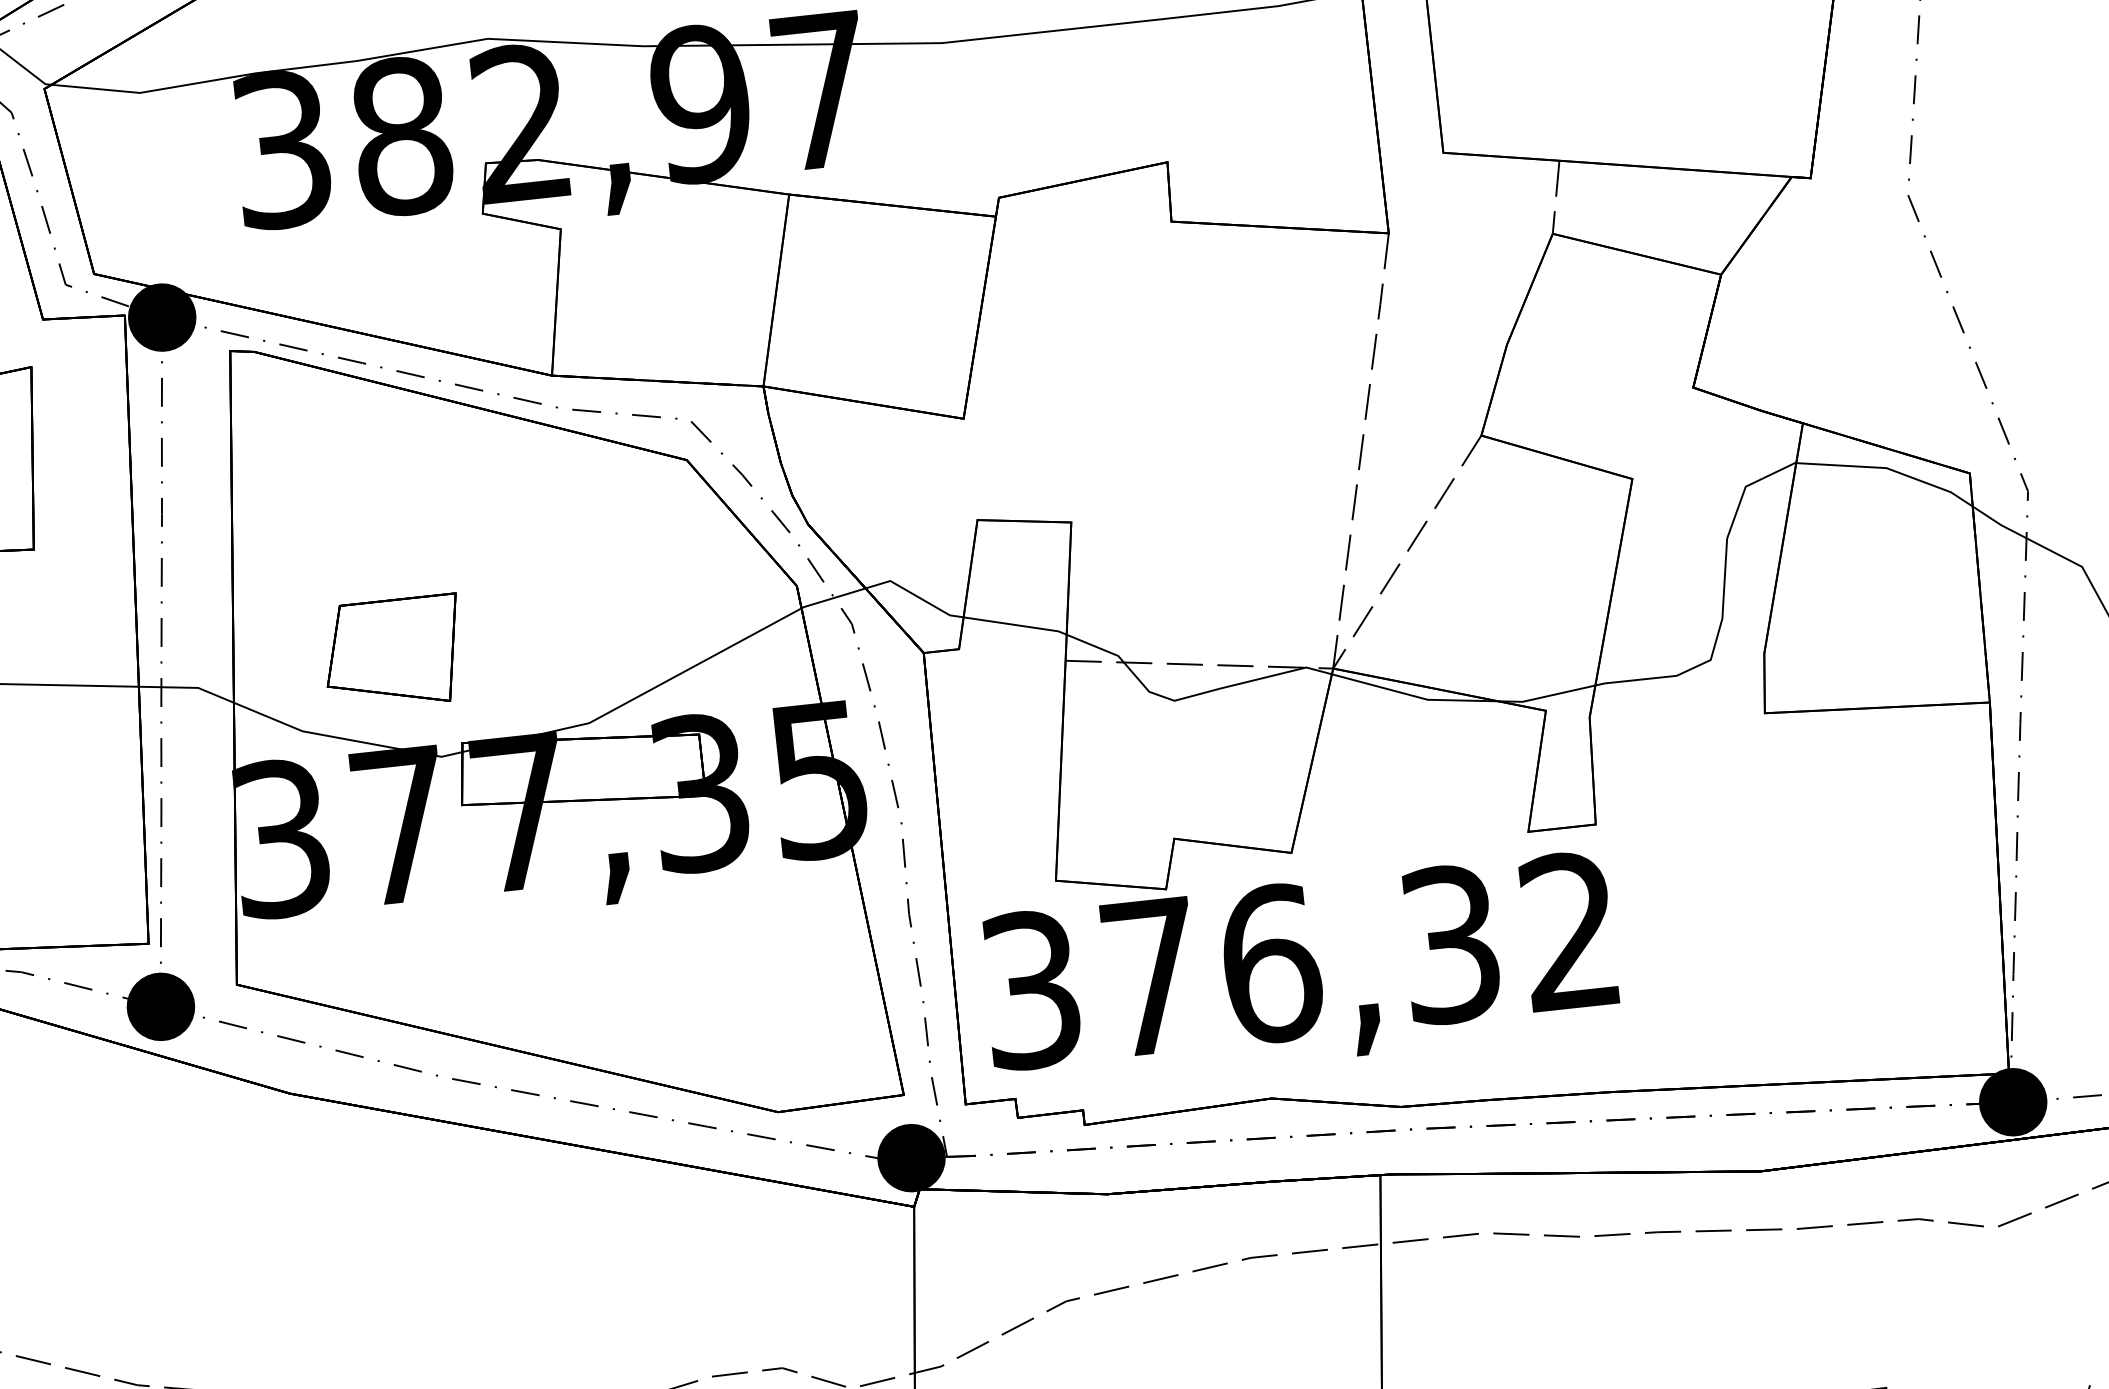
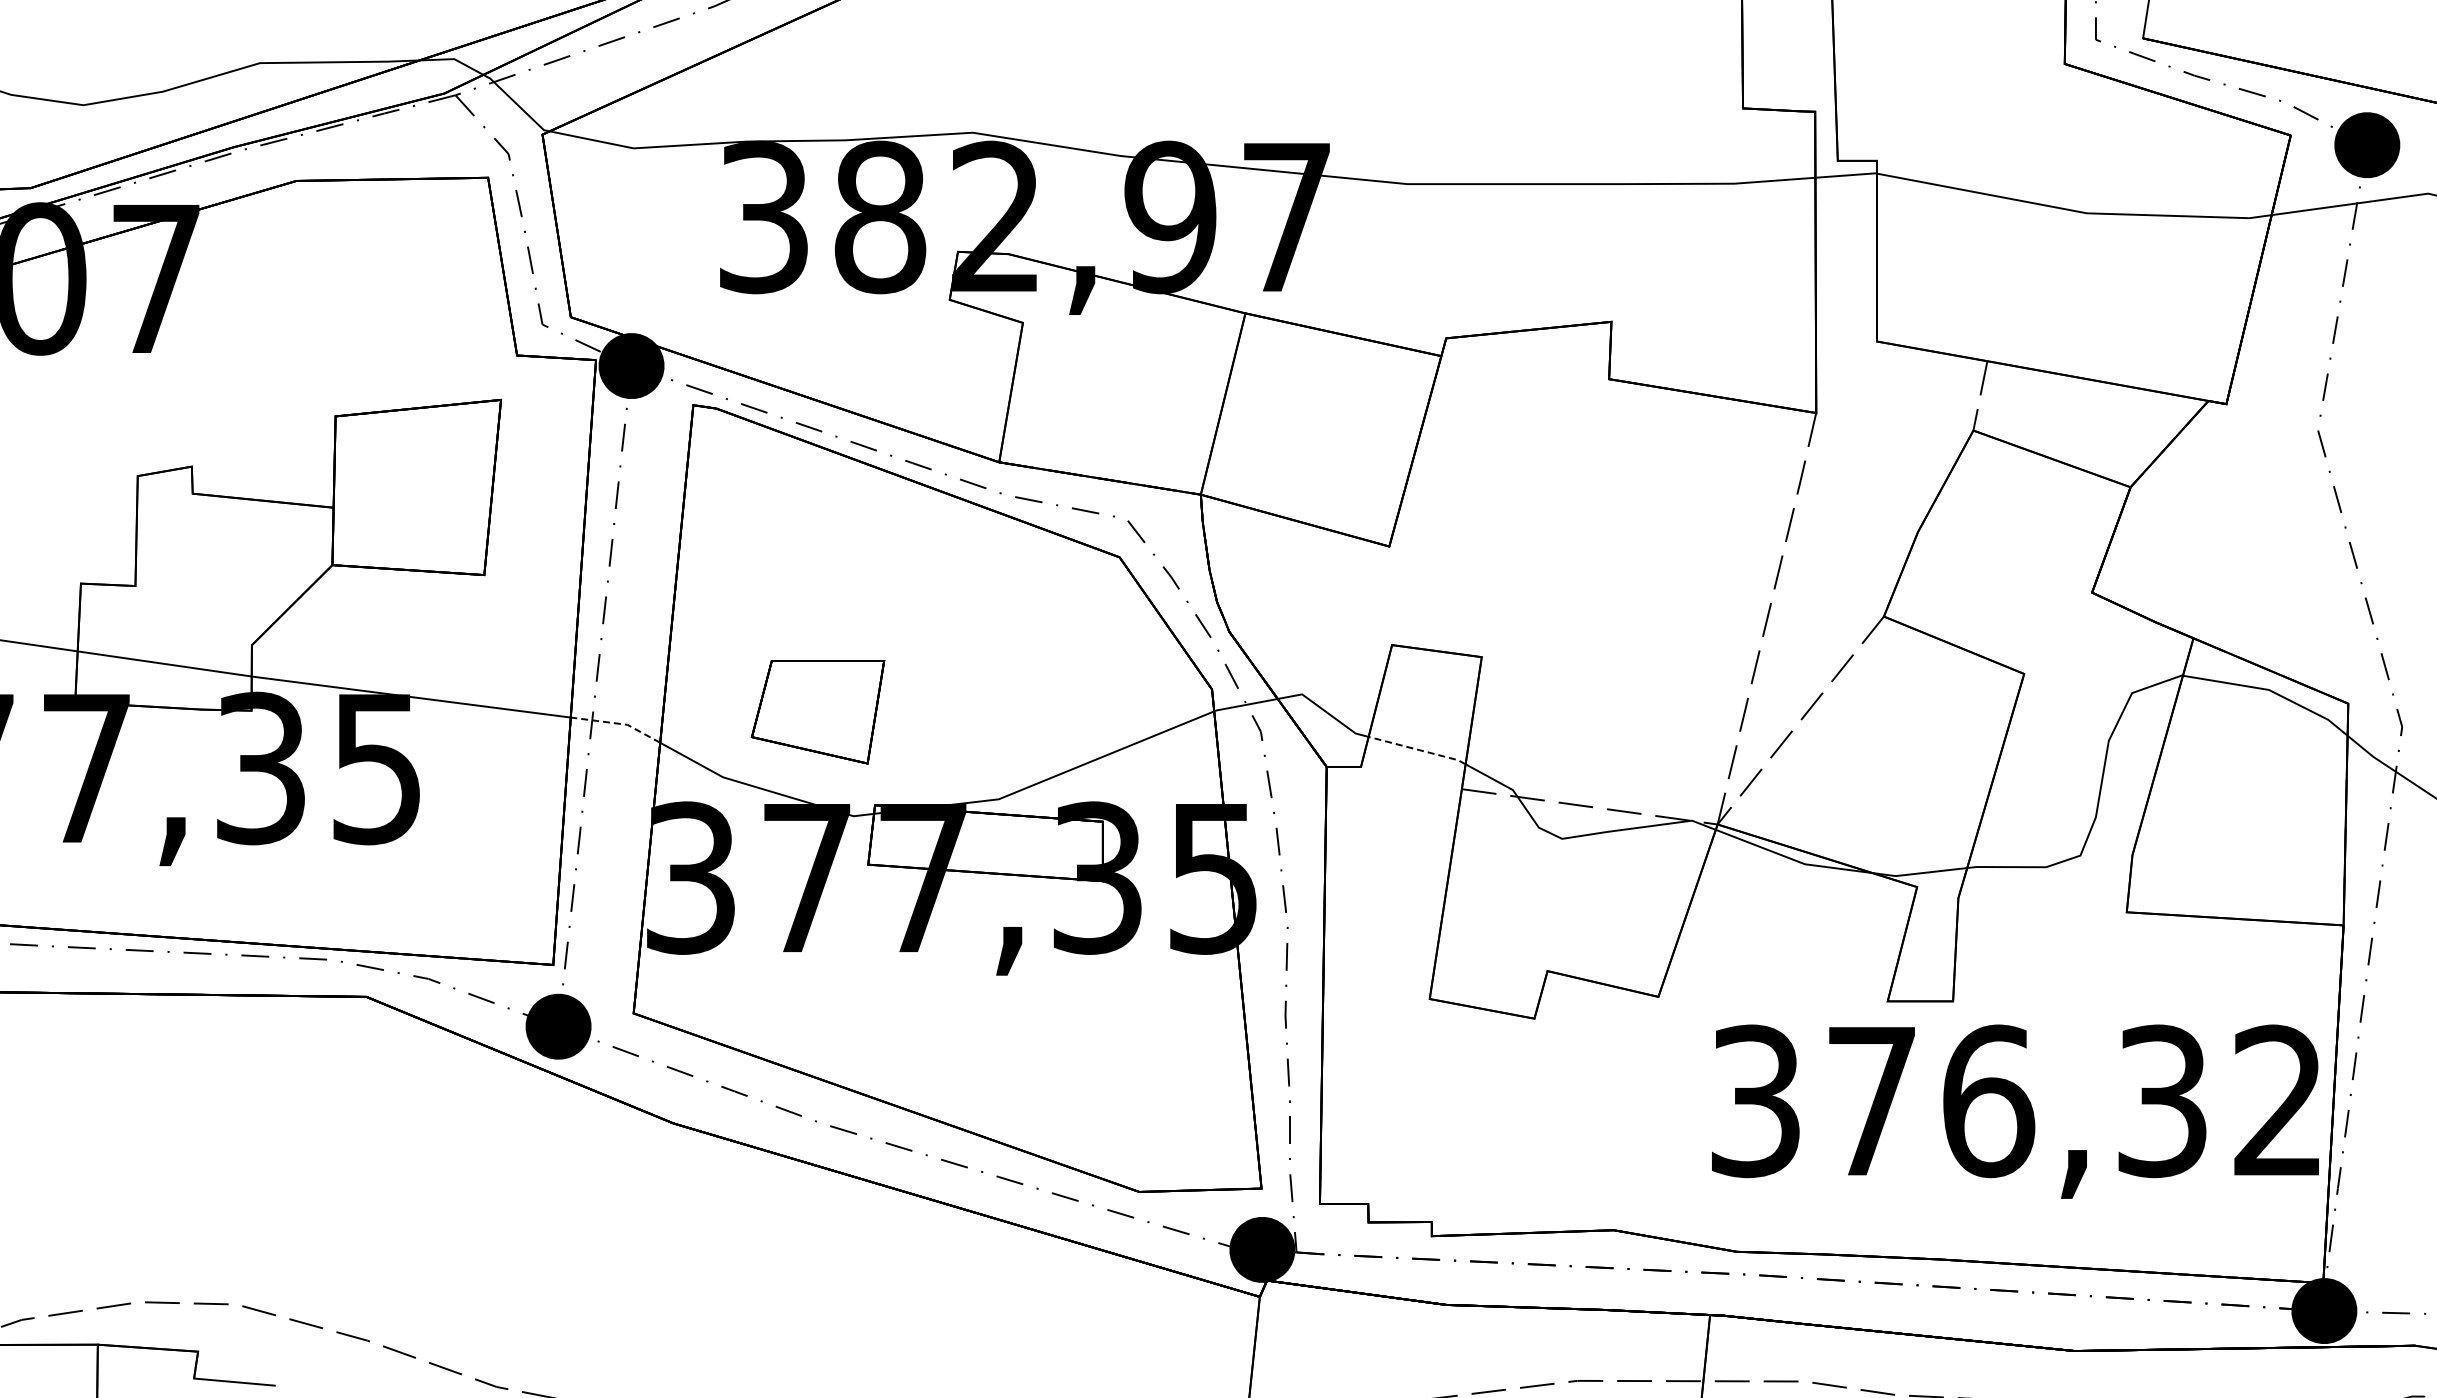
line: (1015, 624) -> (1417, 749), solid -> dashed
line: (187, 687) -> (617, 723), solid -> dashed
text: (1300, 971) -> (2015, 1111), moved

